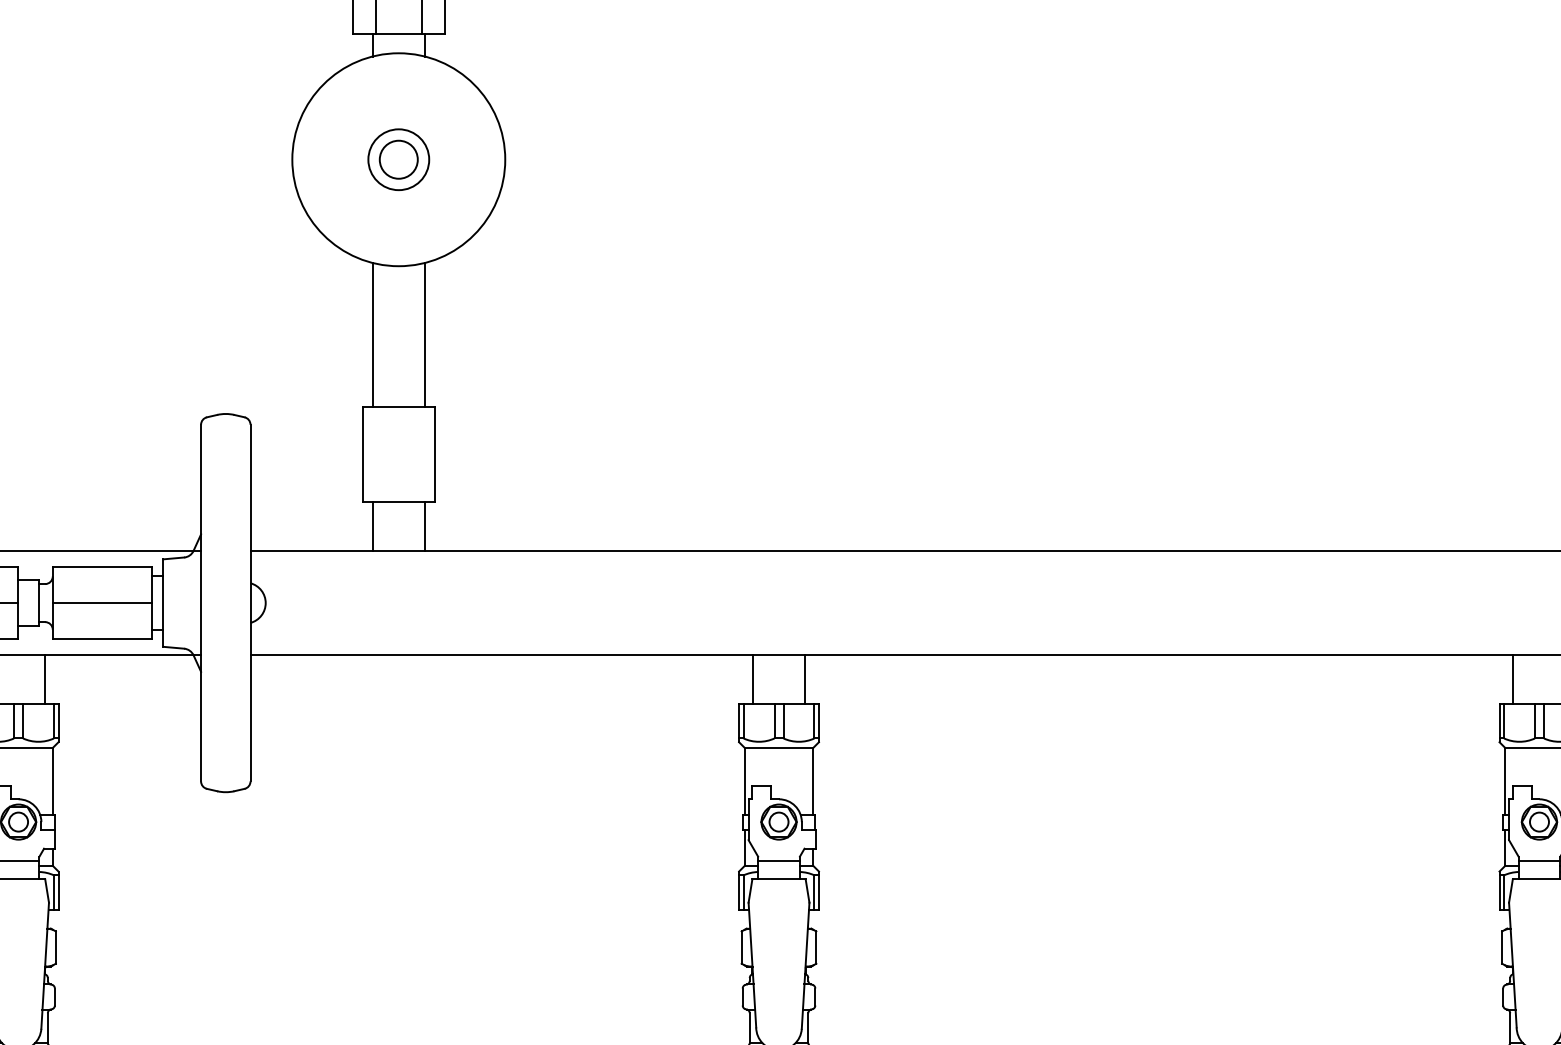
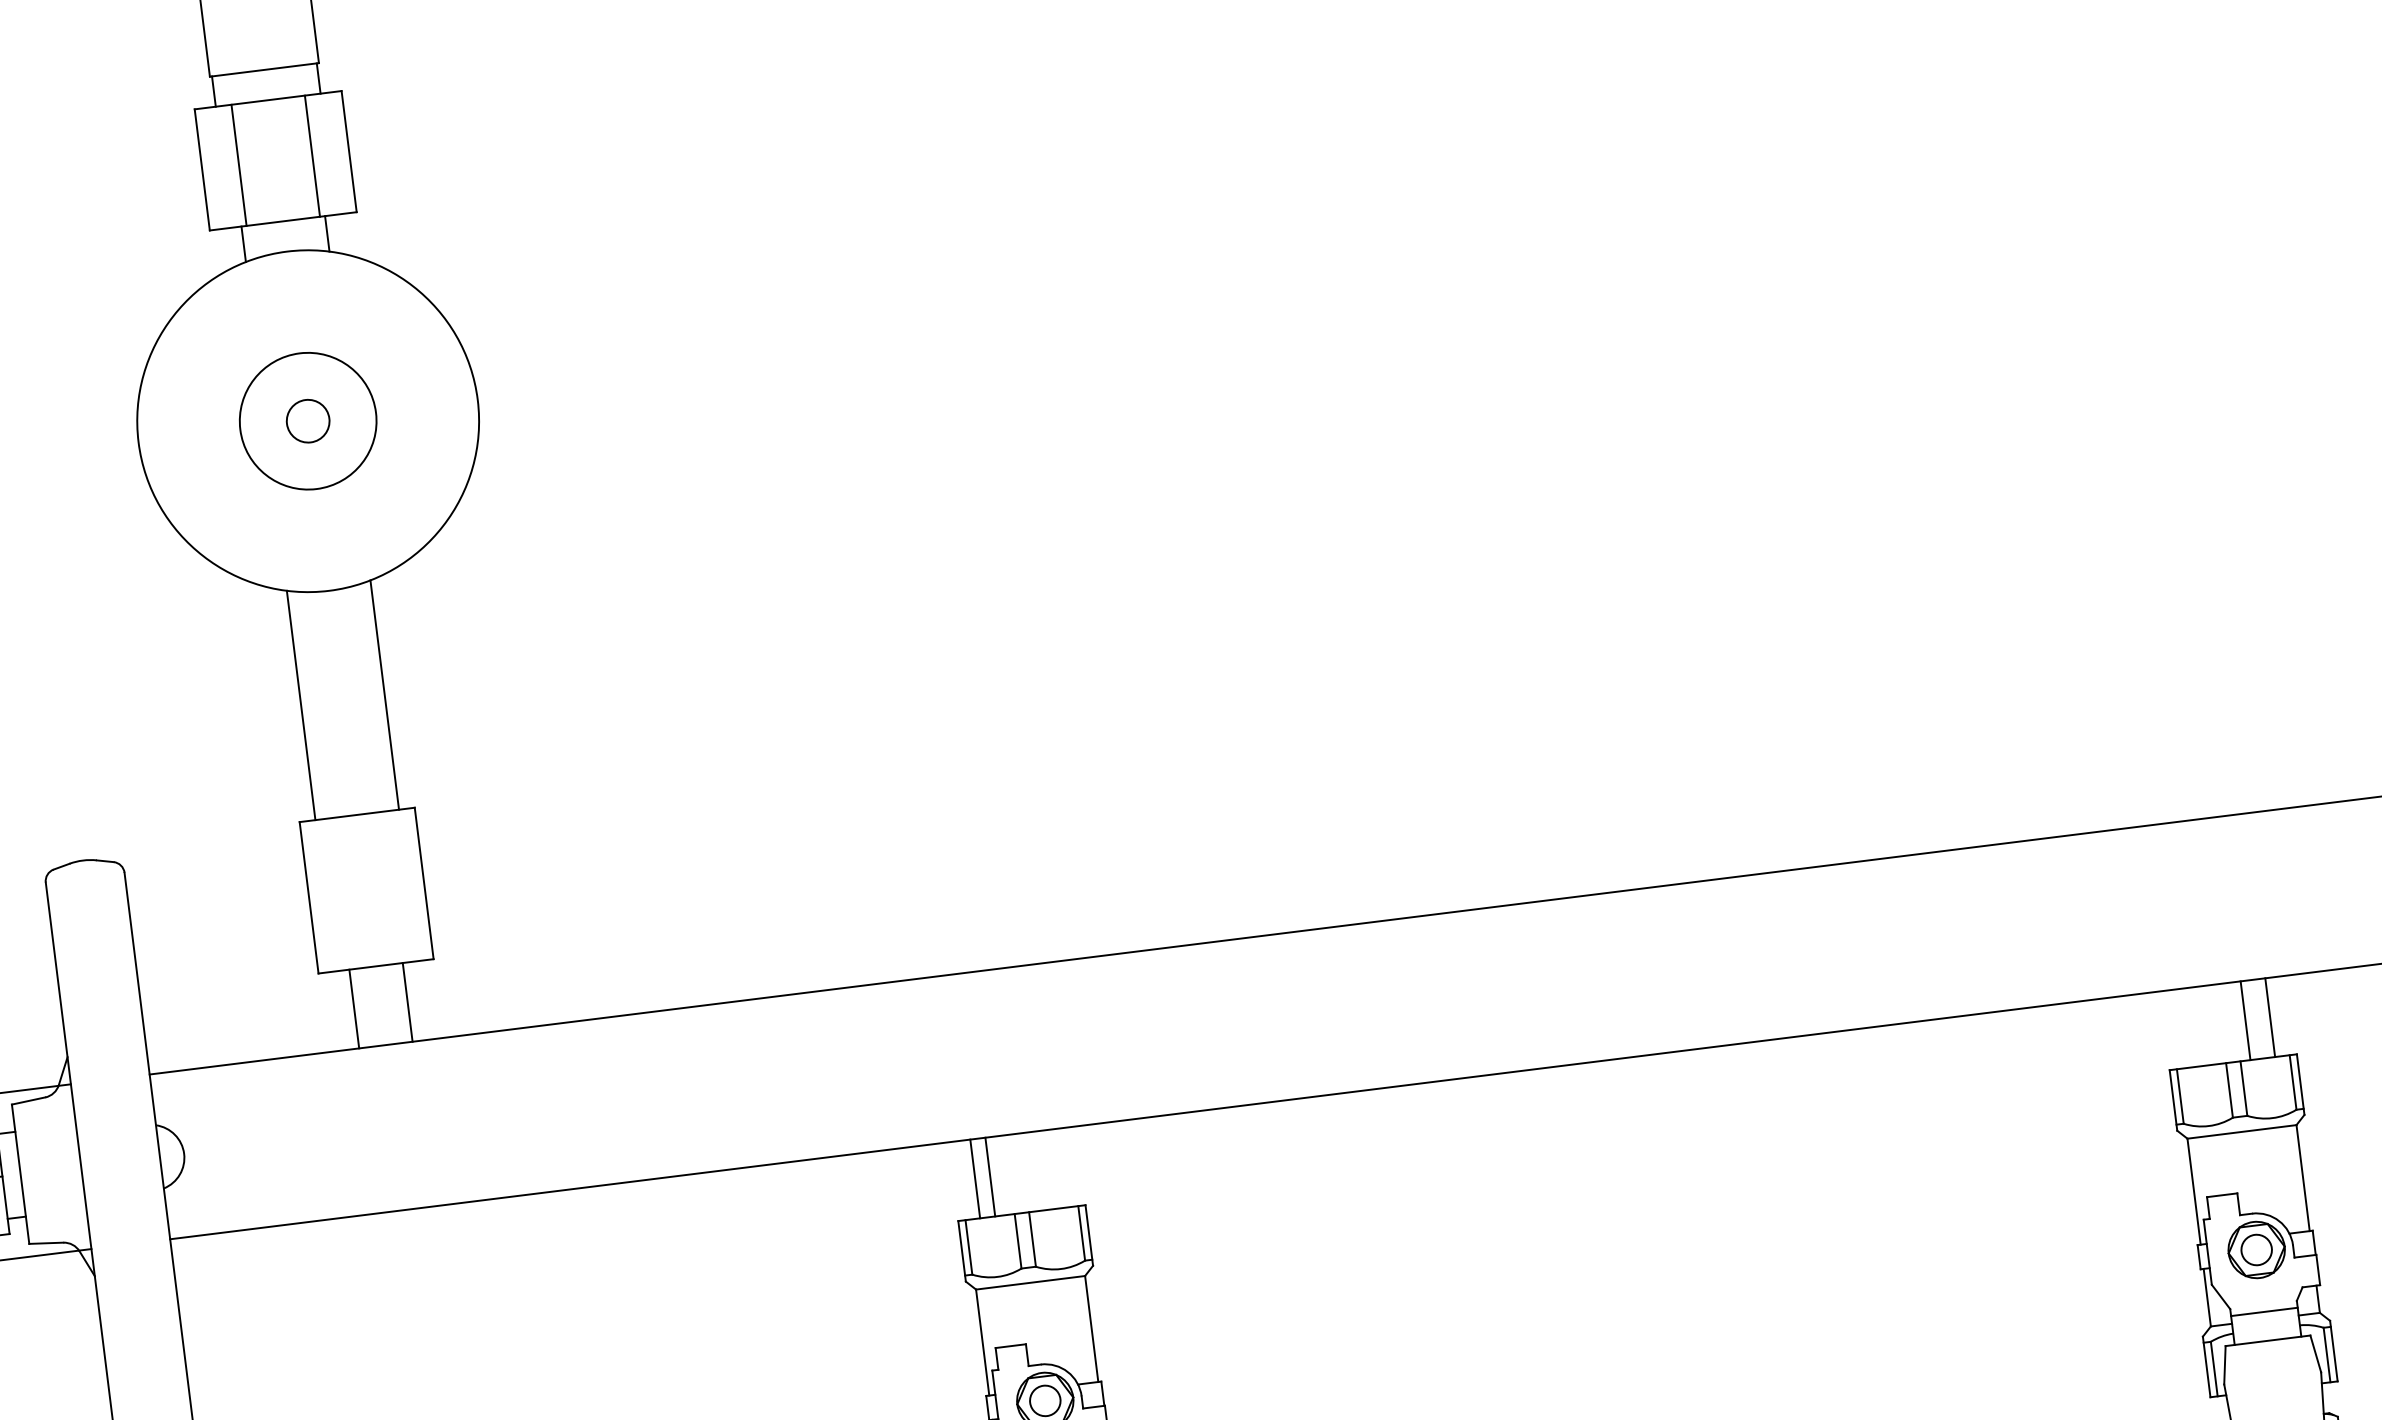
circle: (398, 159) -> (307, 420), size x0.7
circle: (398, 159) -> (307, 420), size x1.4
line: (372, 526) -> (407, 1002), moved
line: (425, 526) -> (354, 1008), moved
line: (805, 679) -> (990, 1177), moved
line: (1513, 679) -> (2245, 1020), moved

